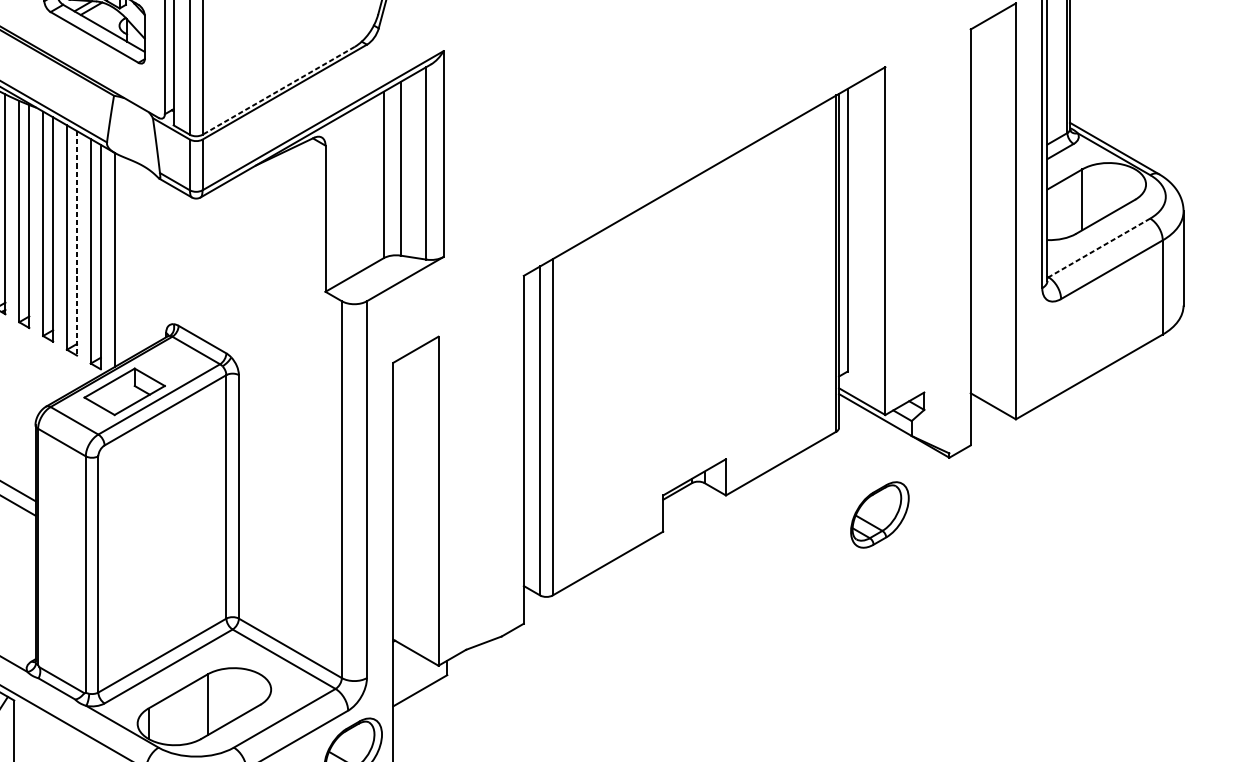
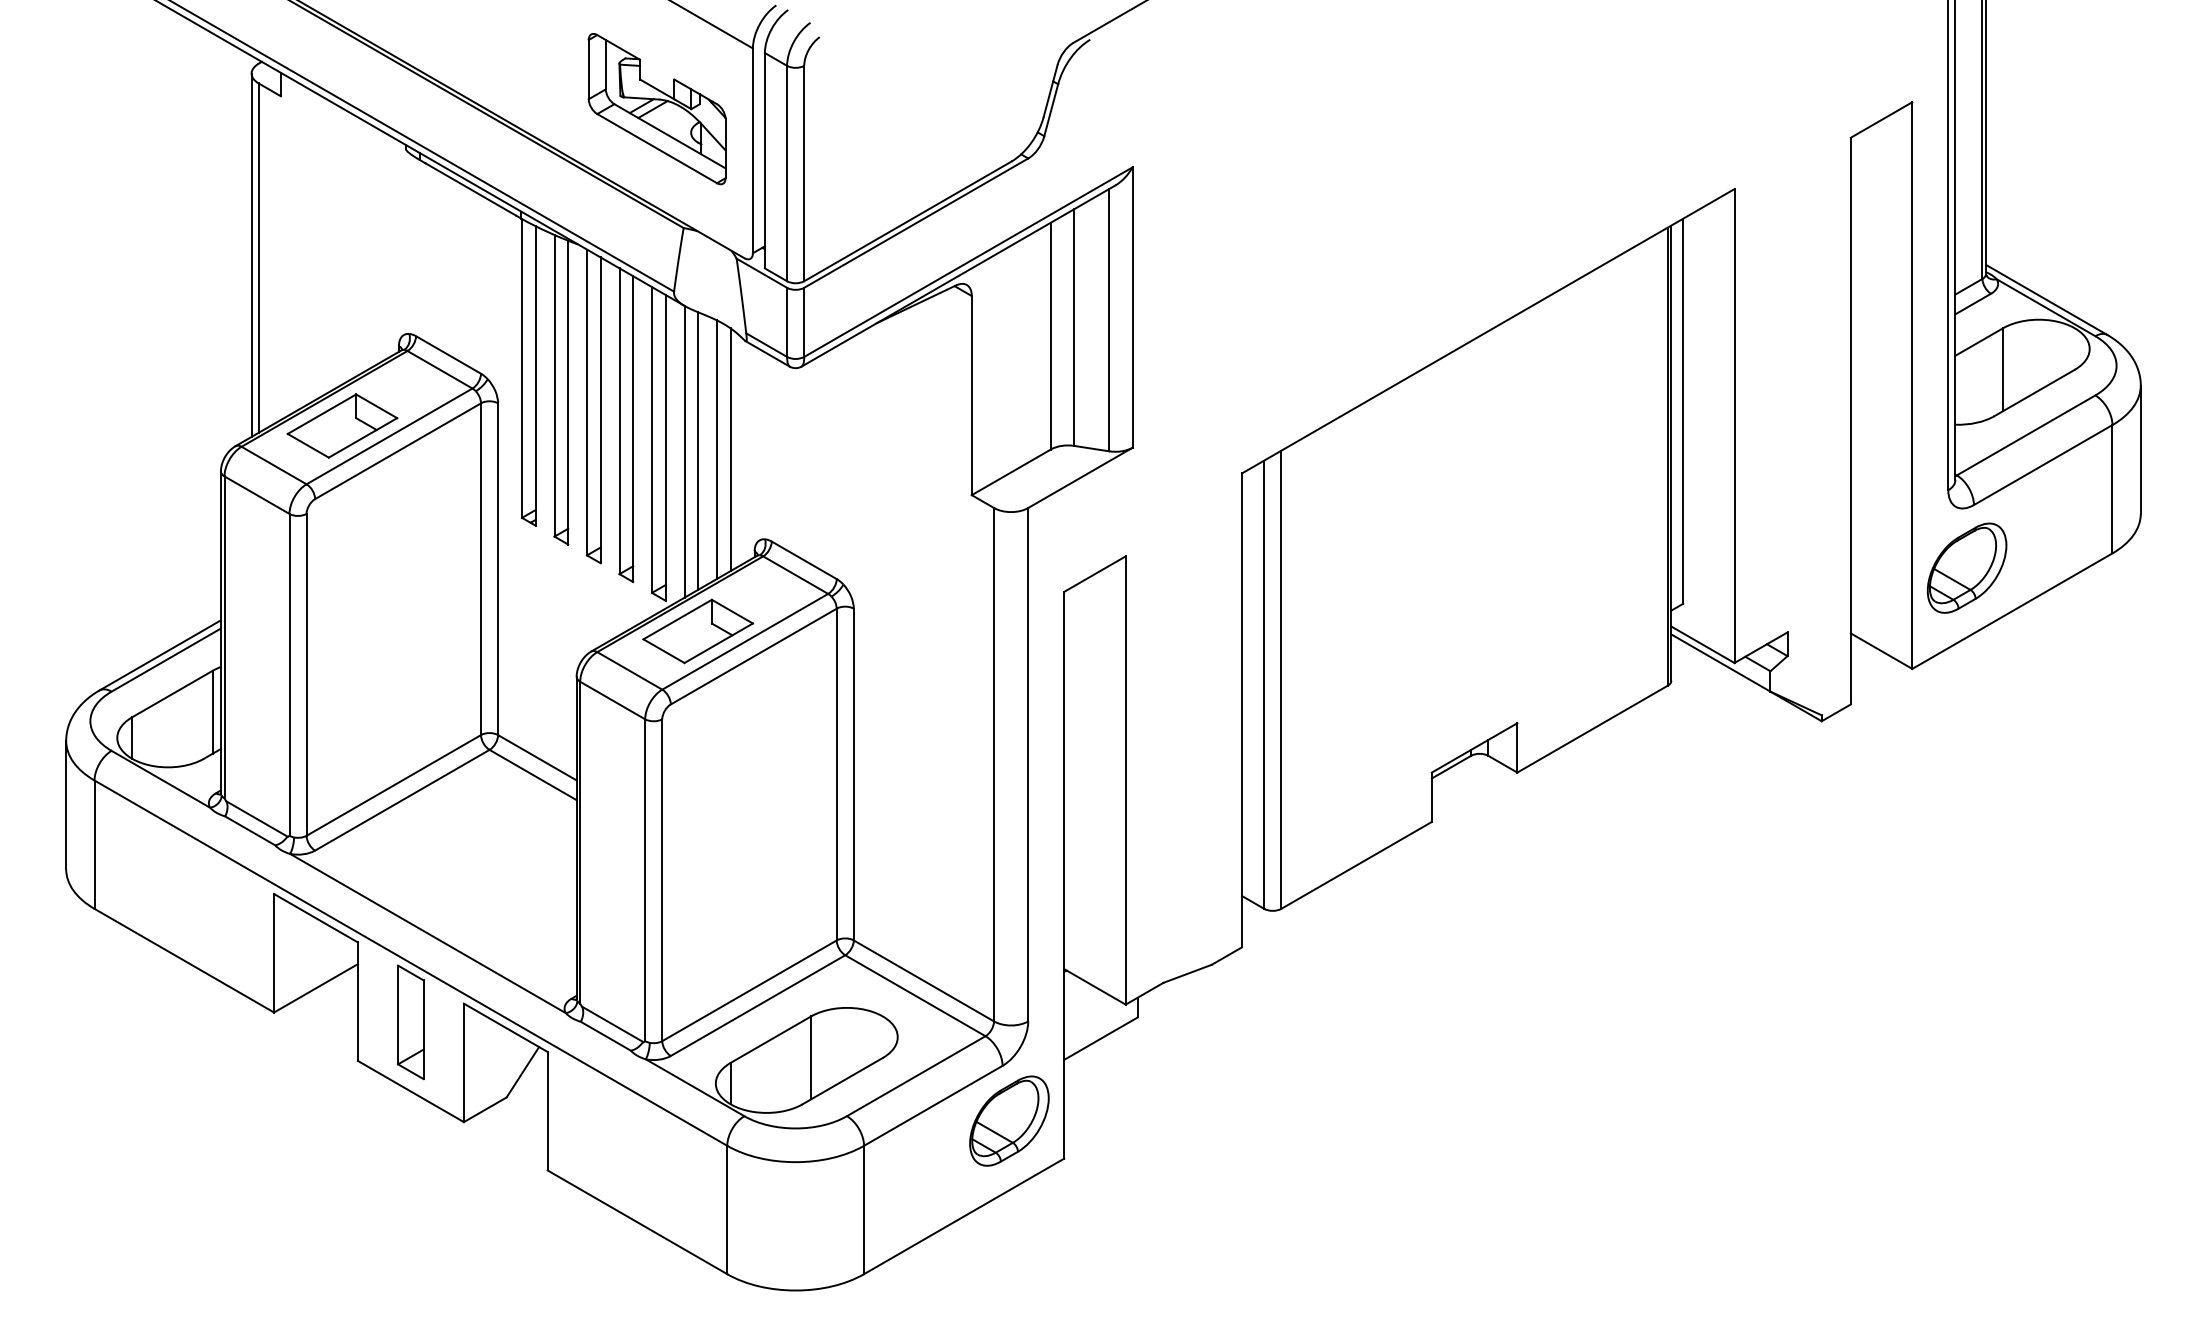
line: (278, 90) -> (907, 221), dashed -> solid
line: (77, 243) -> (633, 429), dashed -> solid
line: (1099, 248) -> (2026, 435), dashed -> solid
line: (138, 258) -> (717, 449), added
line: (148, 258) -> (730, 449), added
line: (124, 259) -> (698, 450), added
part: (879, 514) -> (1966, 567), moved

